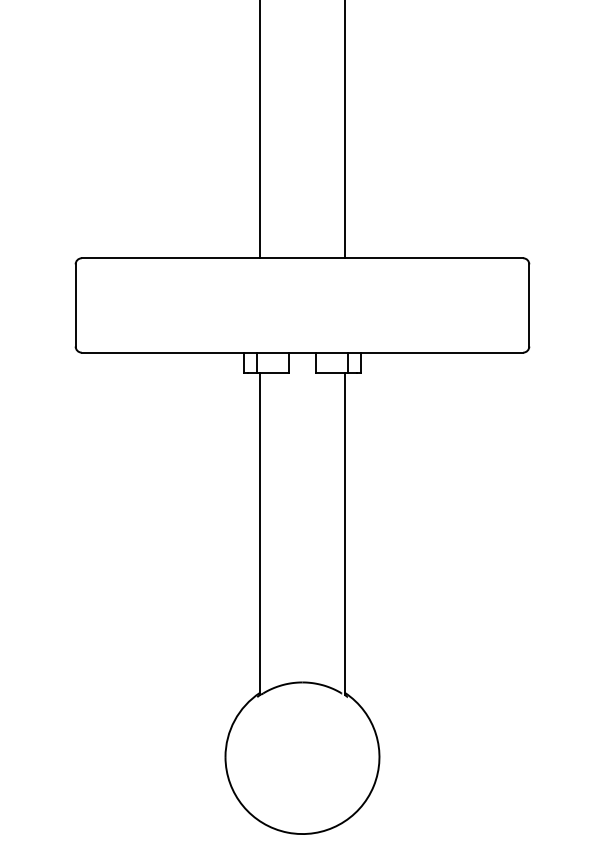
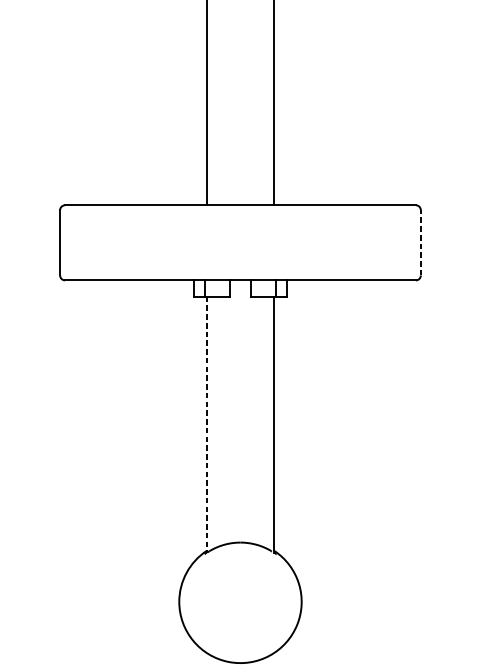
line: (529, 304) -> (420, 242), solid -> dashed
line: (260, 534) -> (207, 424), solid -> dashed

